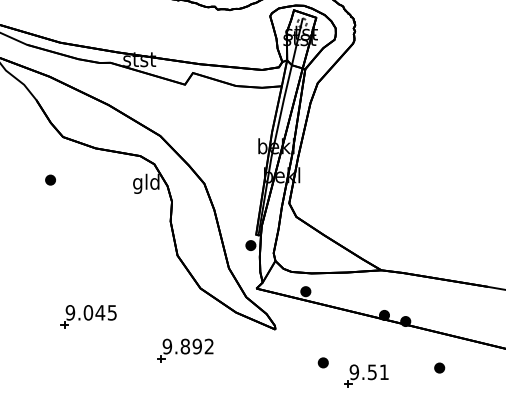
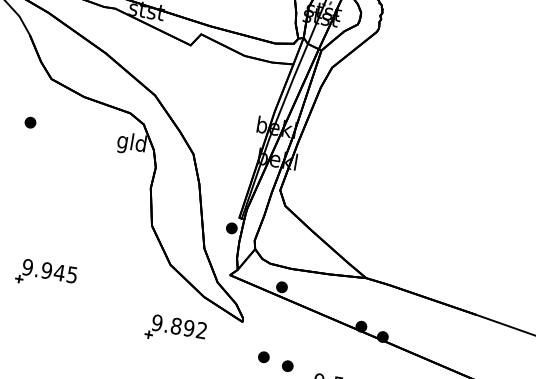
text: (87, 312) -> (45, 270), 9.045 -> 9.945
part: (185, 350) -> (175, 330), moved
part: (299, 358) -> (263, 357), added

